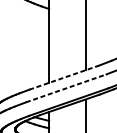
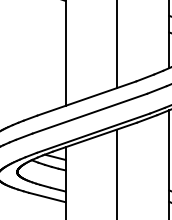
line: (64, 77) -> (87, 98), dashed -> solid
line: (65, 88) -> (89, 113), dashed -> solid

